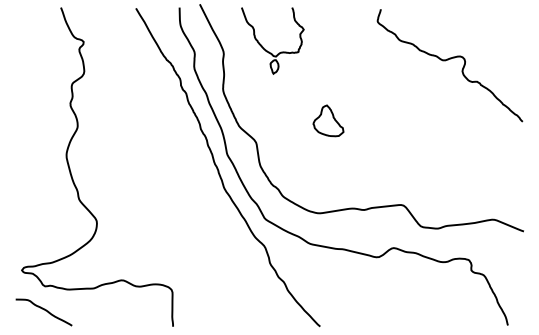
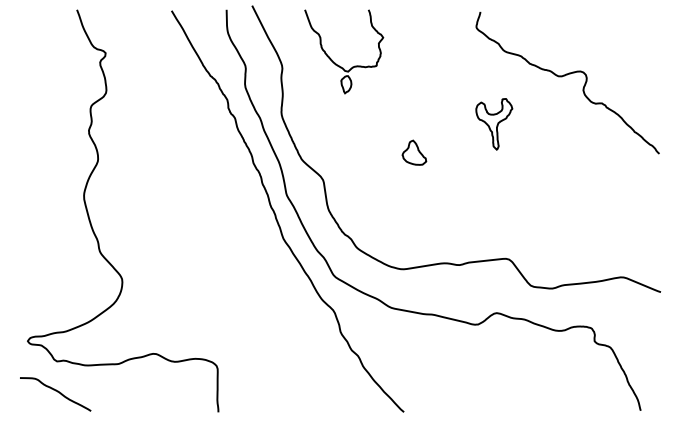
part: (391, 98) -> (493, 124), added
part: (328, 120) -> (414, 152), size x0.62

